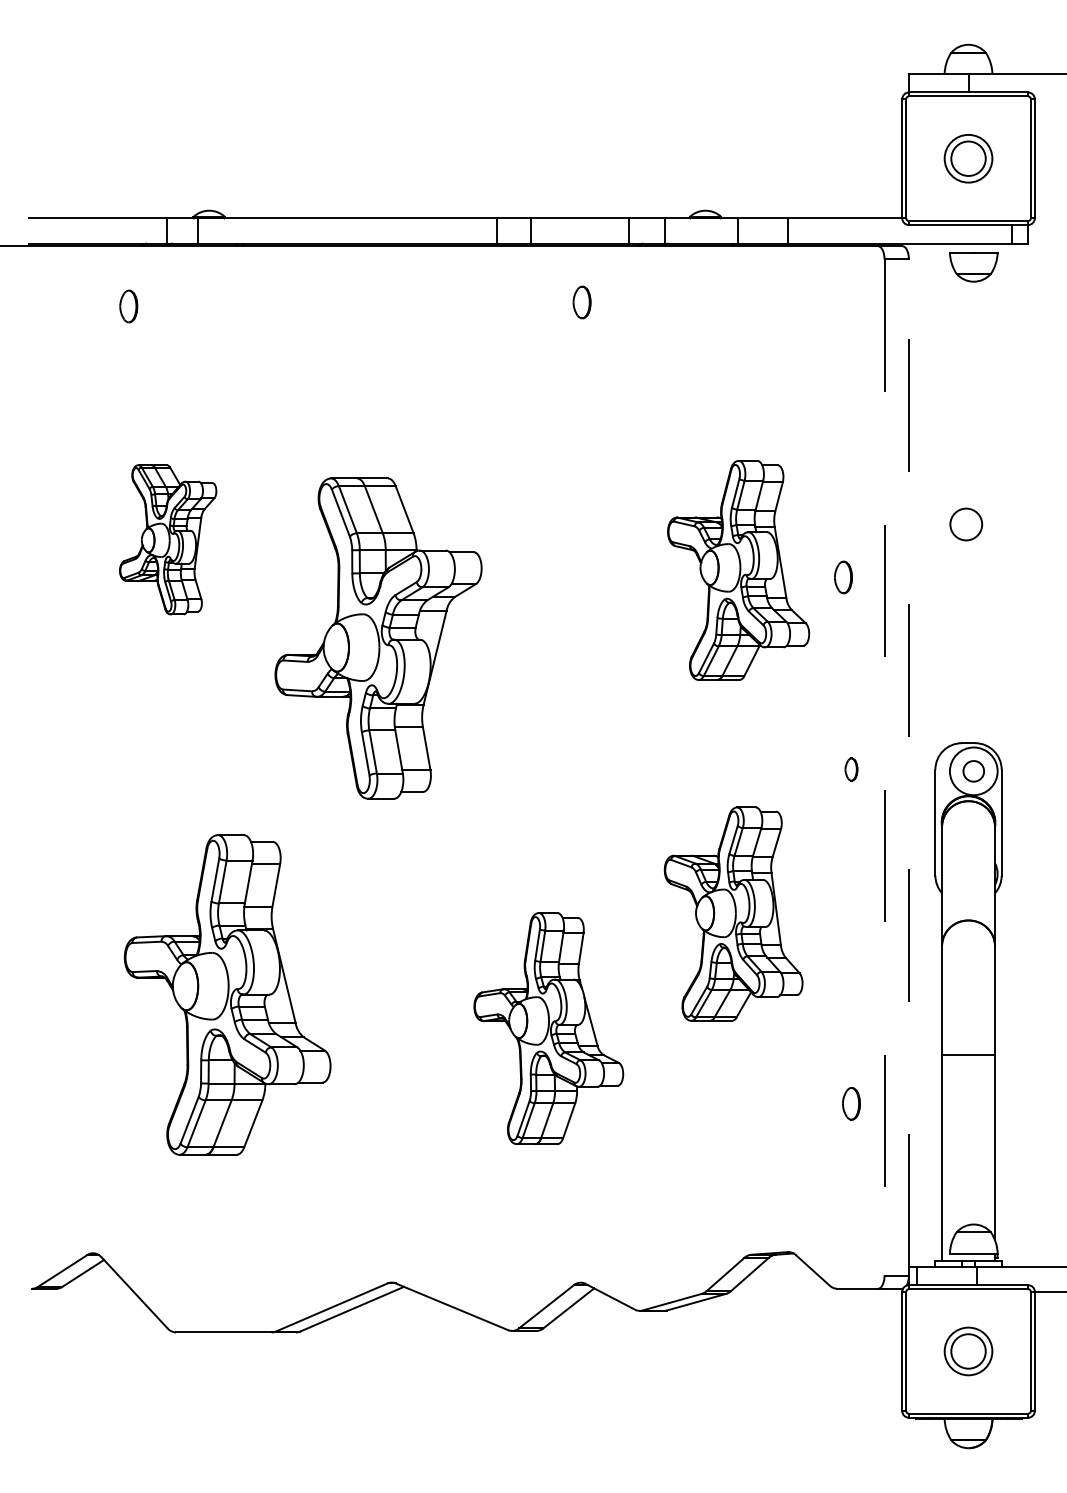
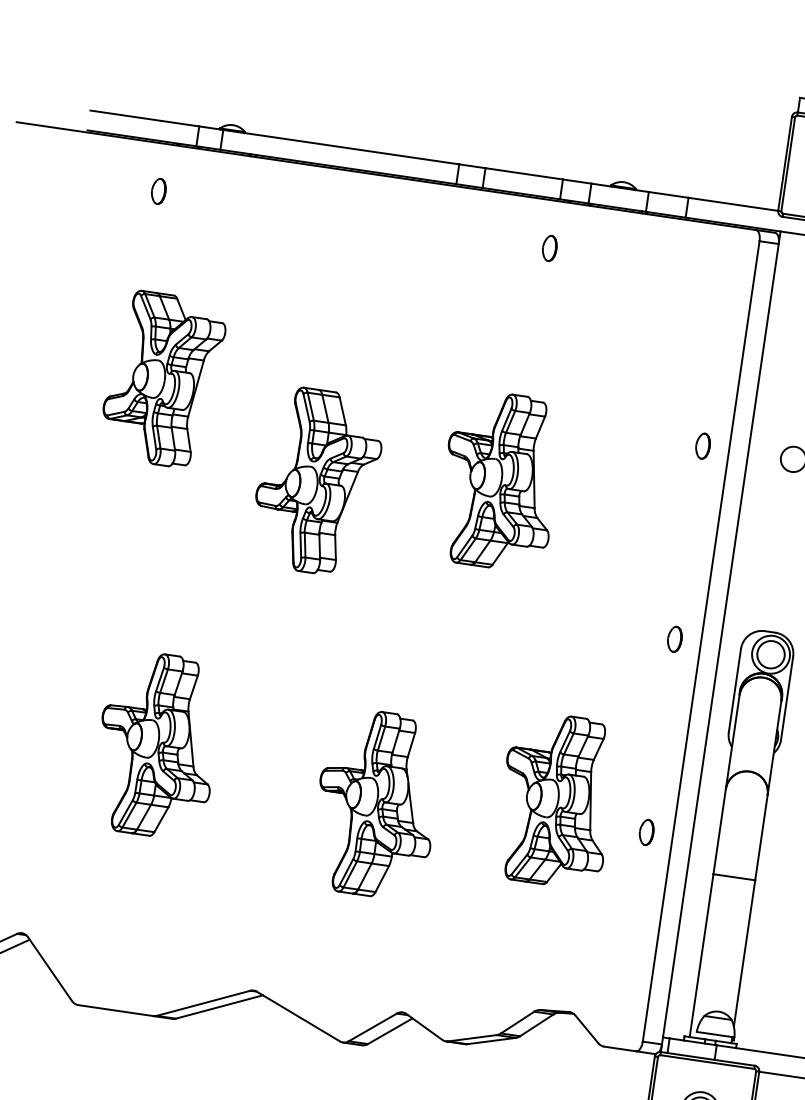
part: (581, 302) -> (549, 248), moved
part: (167, 539) -> (162, 379), size x1.43
part: (738, 570) -> (500, 480), moved
part: (843, 577) -> (703, 446), moved
part: (378, 638) -> (317, 481), size x0.71
line: (908, 755) -> (721, 634), dashed -> solid
line: (884, 767) -> (701, 641), dashed -> solid
part: (851, 769) -> (674, 639), size x1.43
circle: (973, 771) -> (770, 654), size x1.67
part: (733, 913) -> (556, 799), moved
part: (227, 994) -> (157, 744), size x0.71
part: (548, 1028) -> (376, 804), moved
part: (851, 1103) -> (646, 832), moved

